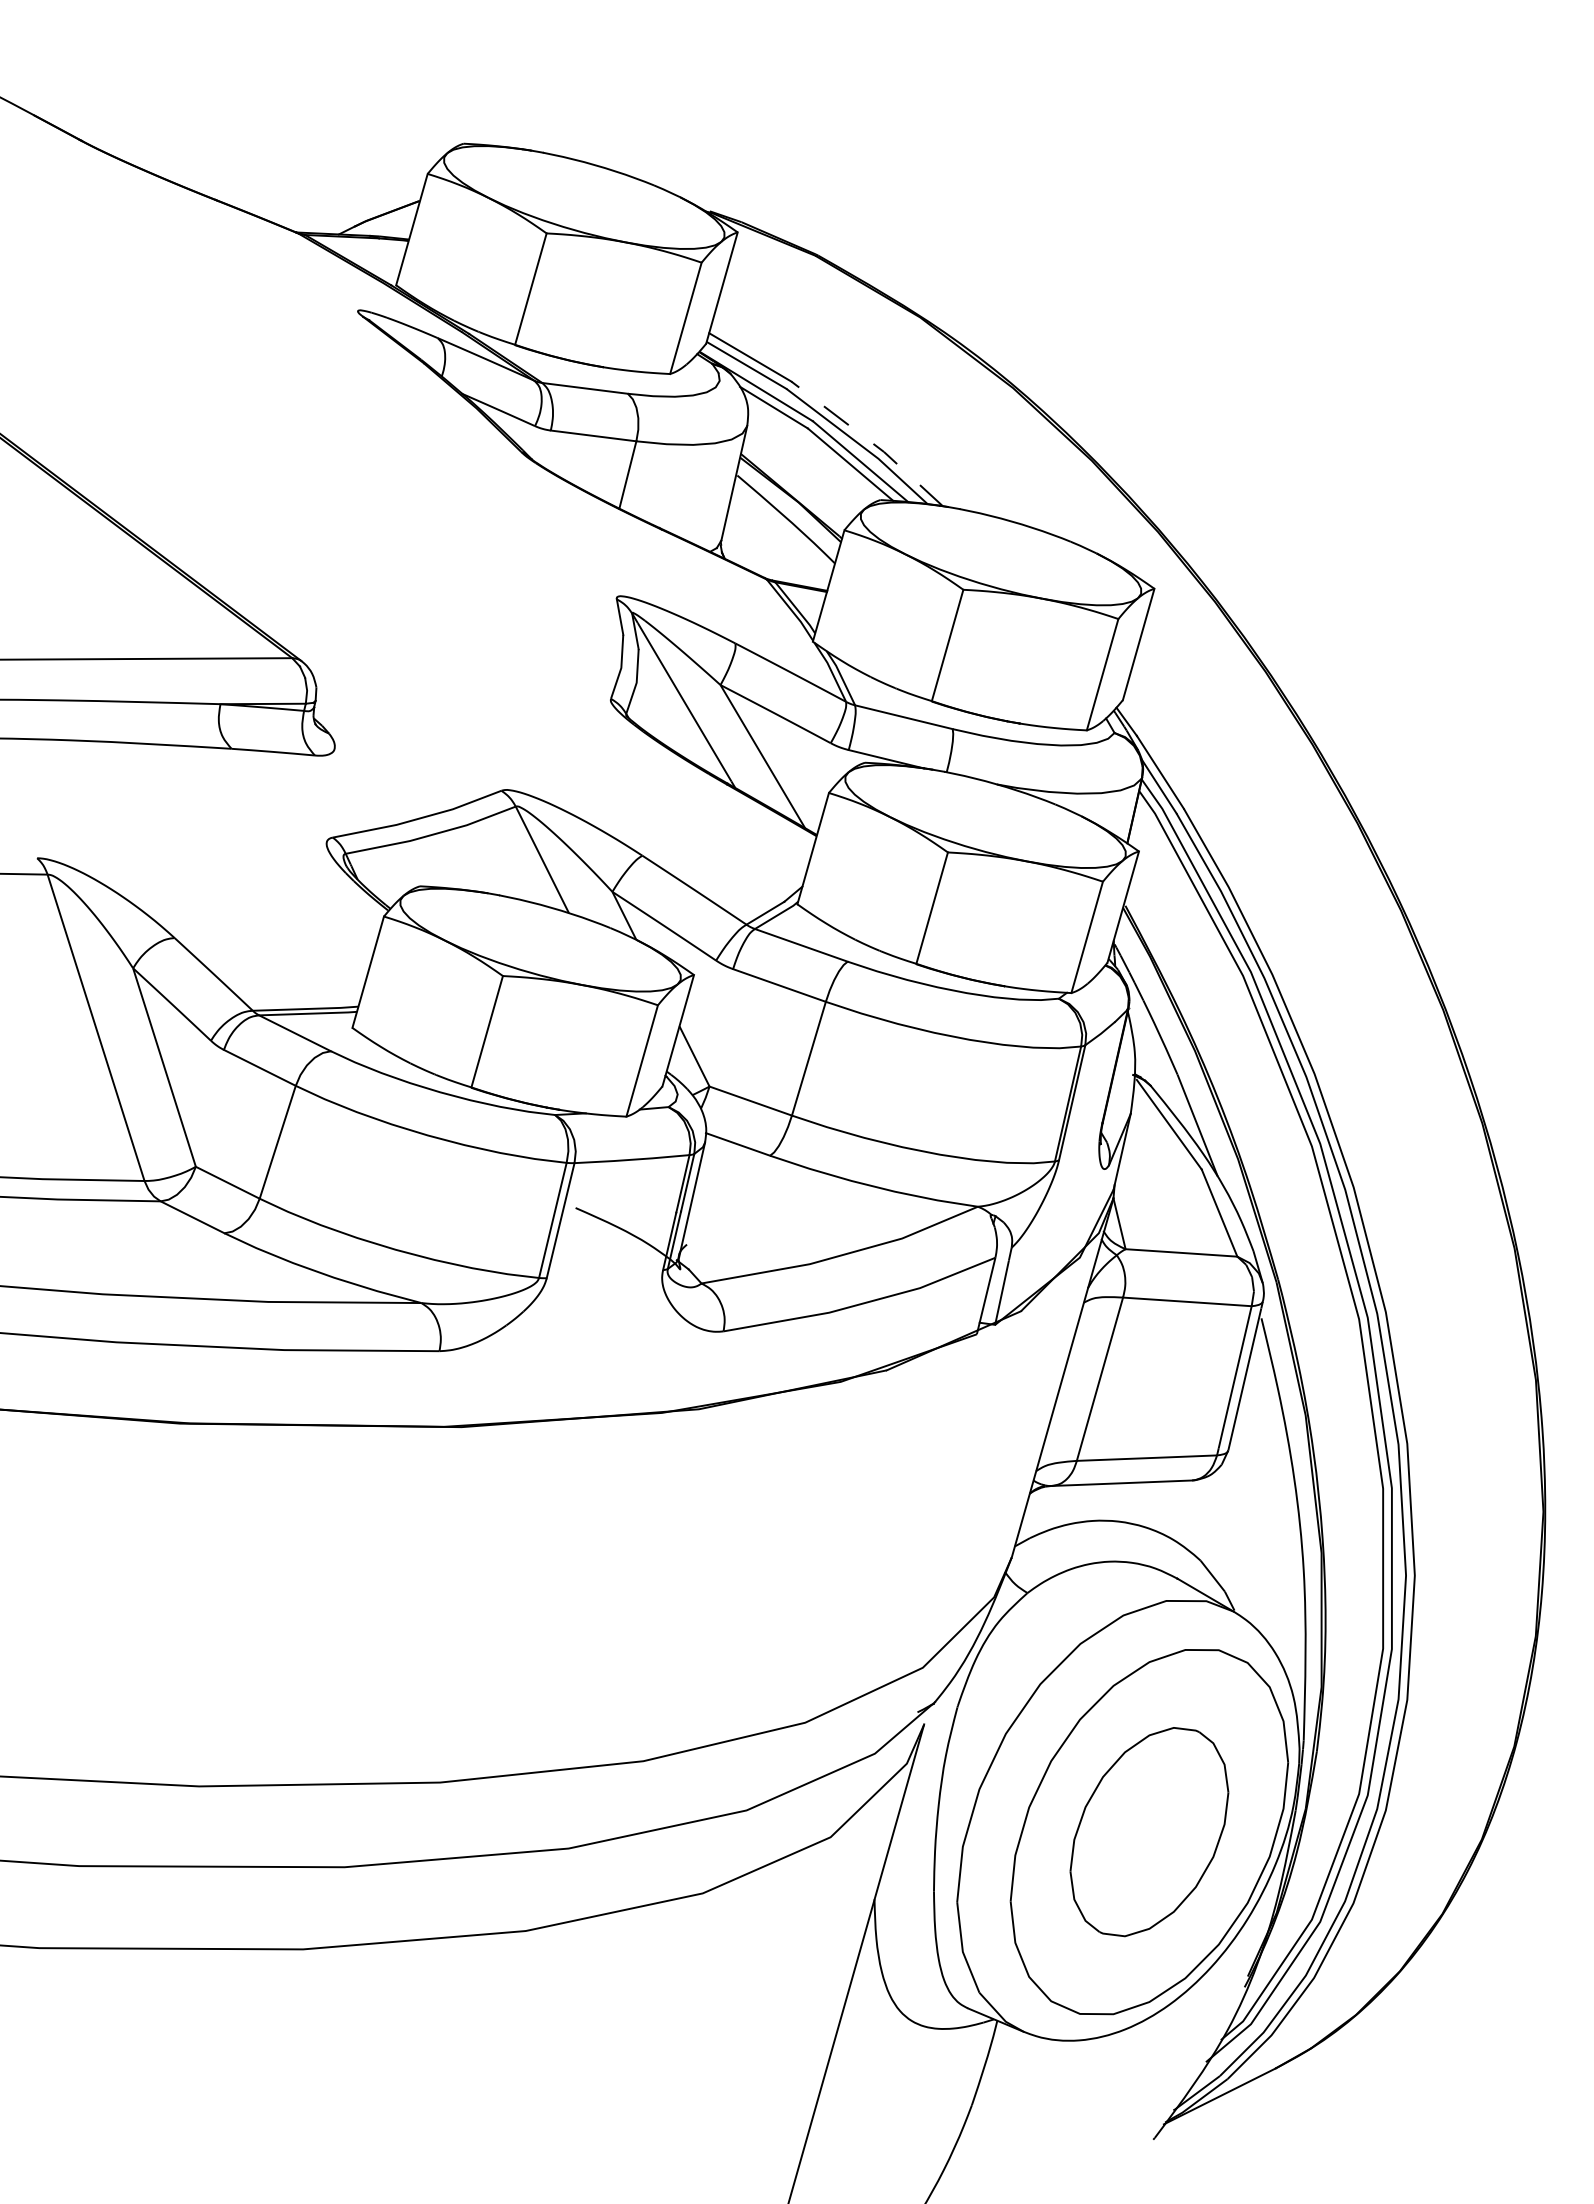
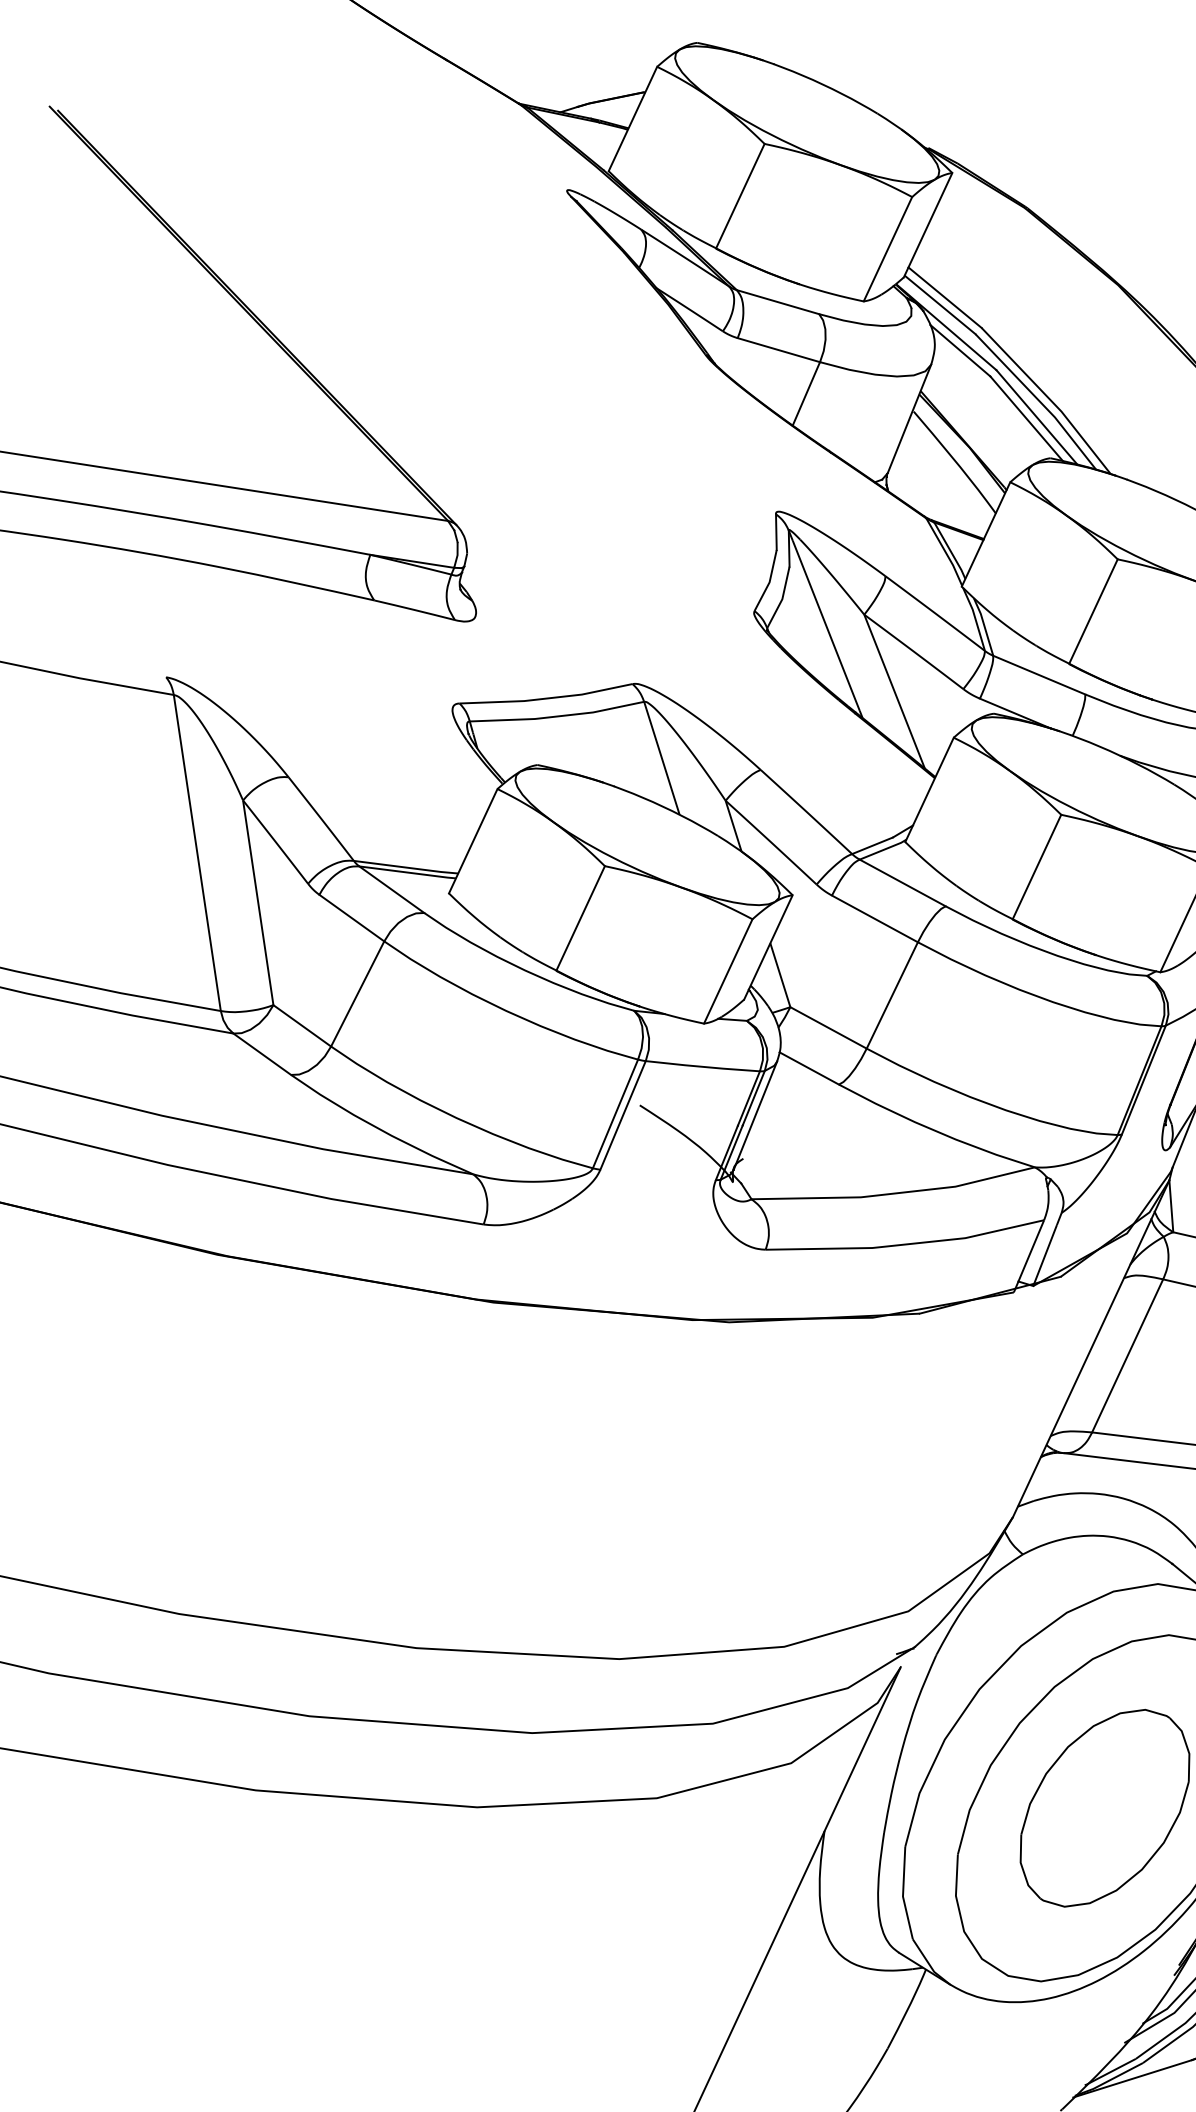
line: (869, 441) -> (1048, 399), dashed -> solid

